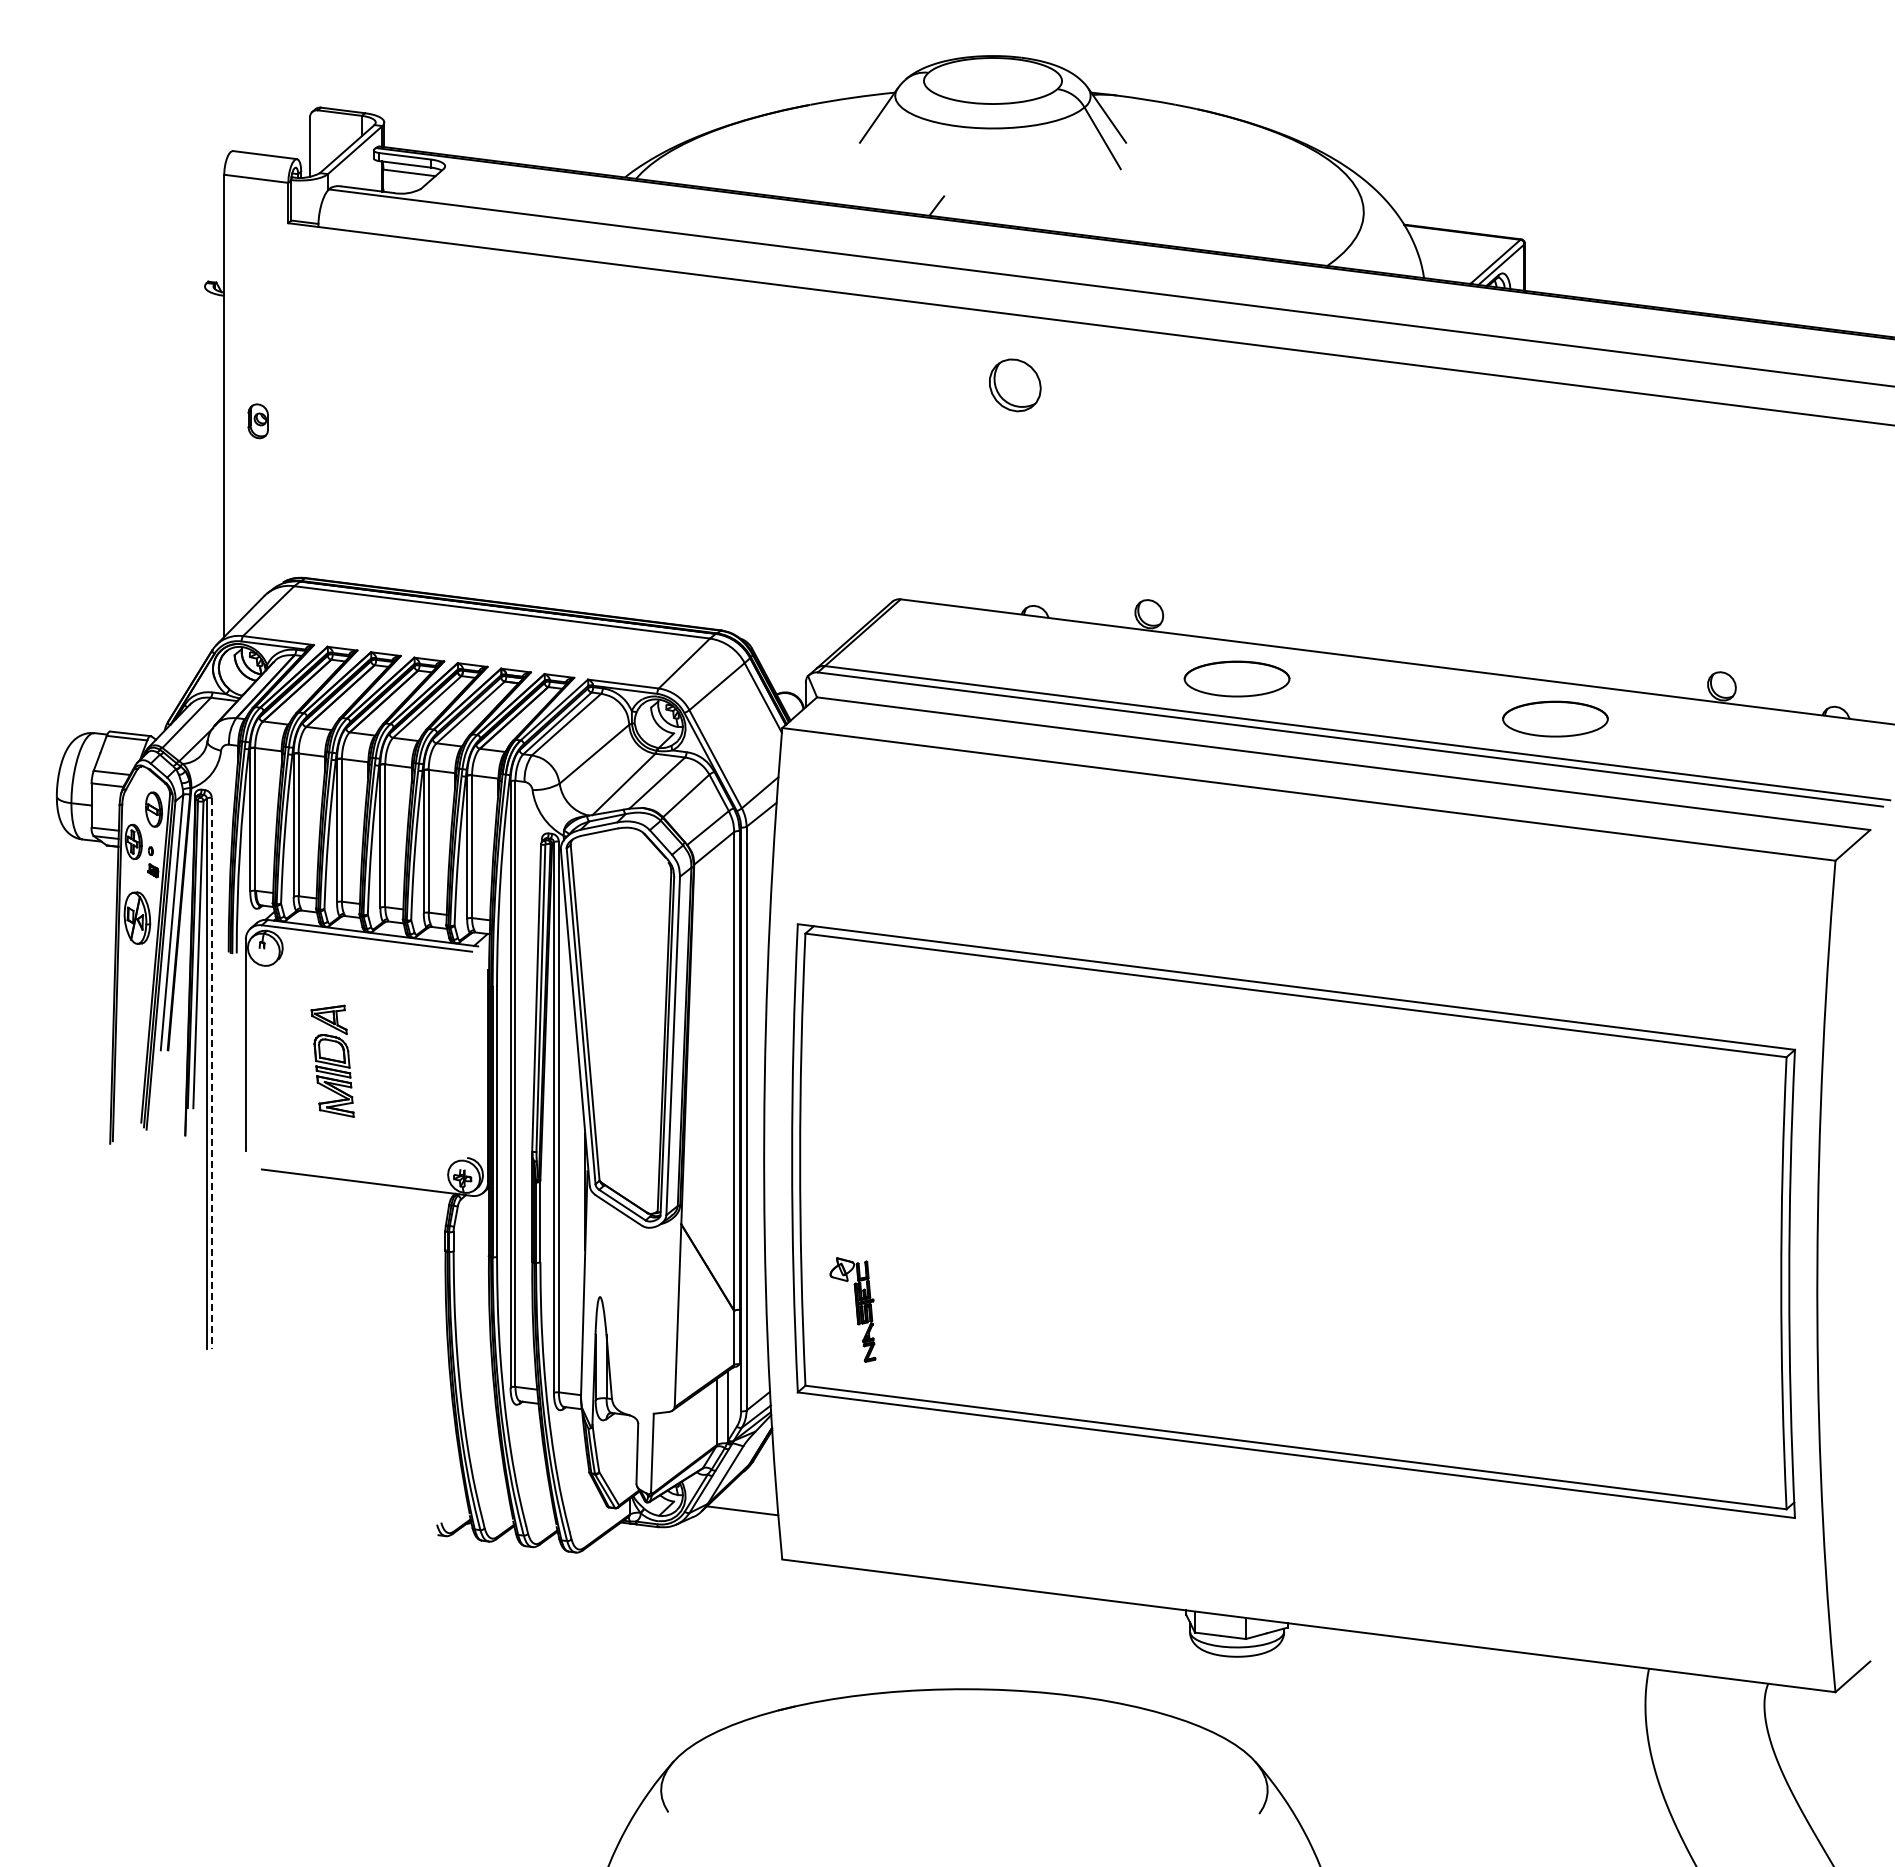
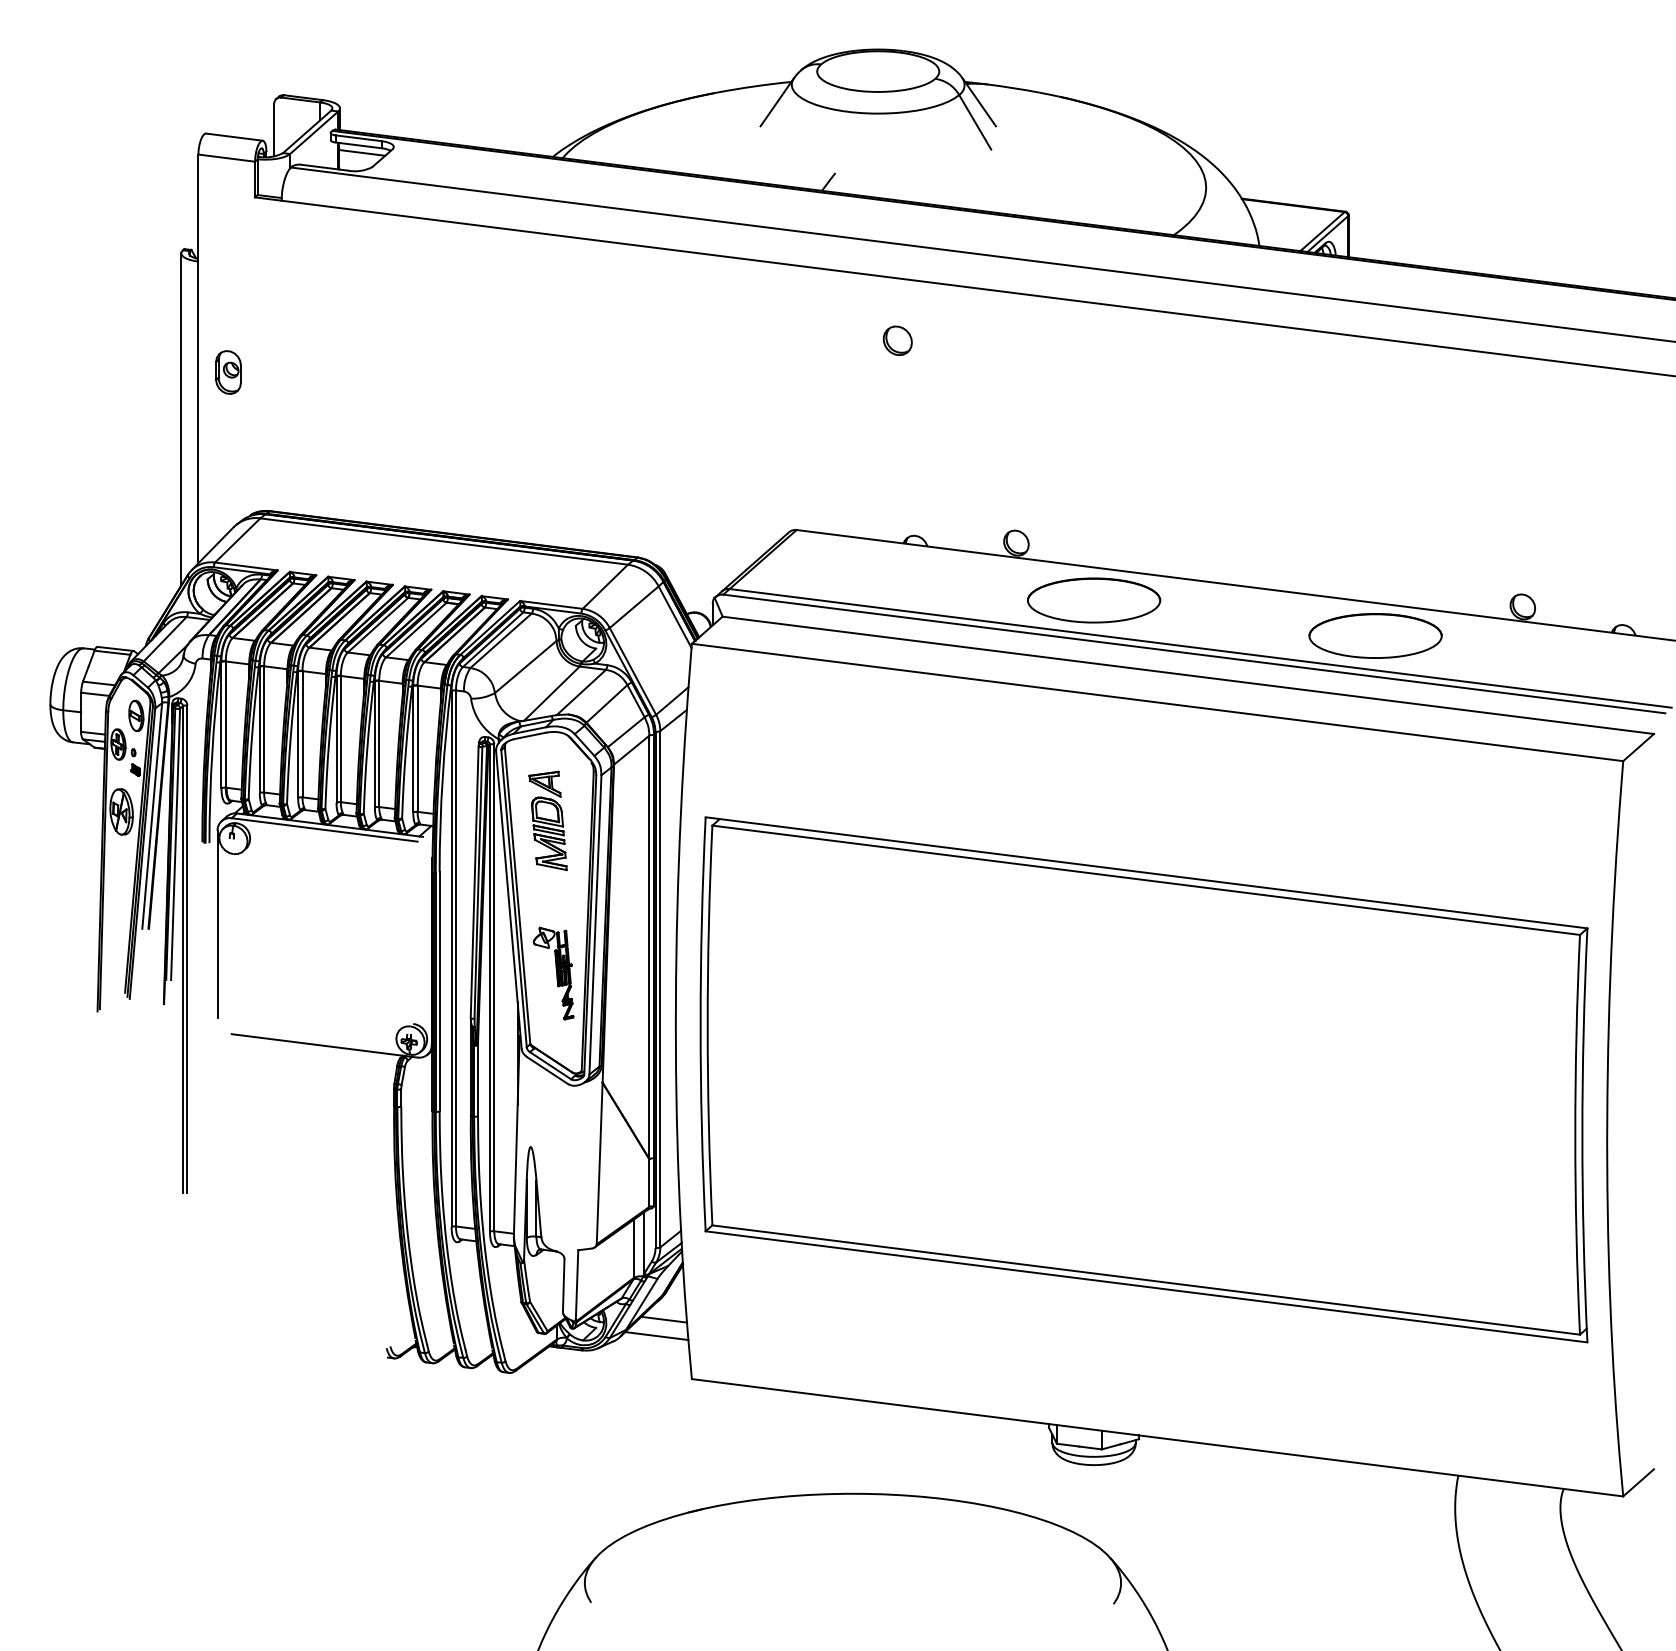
part: (1014, 385) -> (897, 340), size x0.62
part: (258, 421) -> (228, 372), size x1.43
line: (204, 474) -> (180, 419), added
part: (1236, 678) -> (1093, 600), size x1.43
part: (1555, 718) -> (1375, 635), size x1.43
part: (332, 1060) -> (547, 820), moved
line: (211, 1073) -> (187, 949), dashed -> solid
part: (852, 1309) -> (553, 973), moved
line: (750, 1492) -> (663, 1319), added

